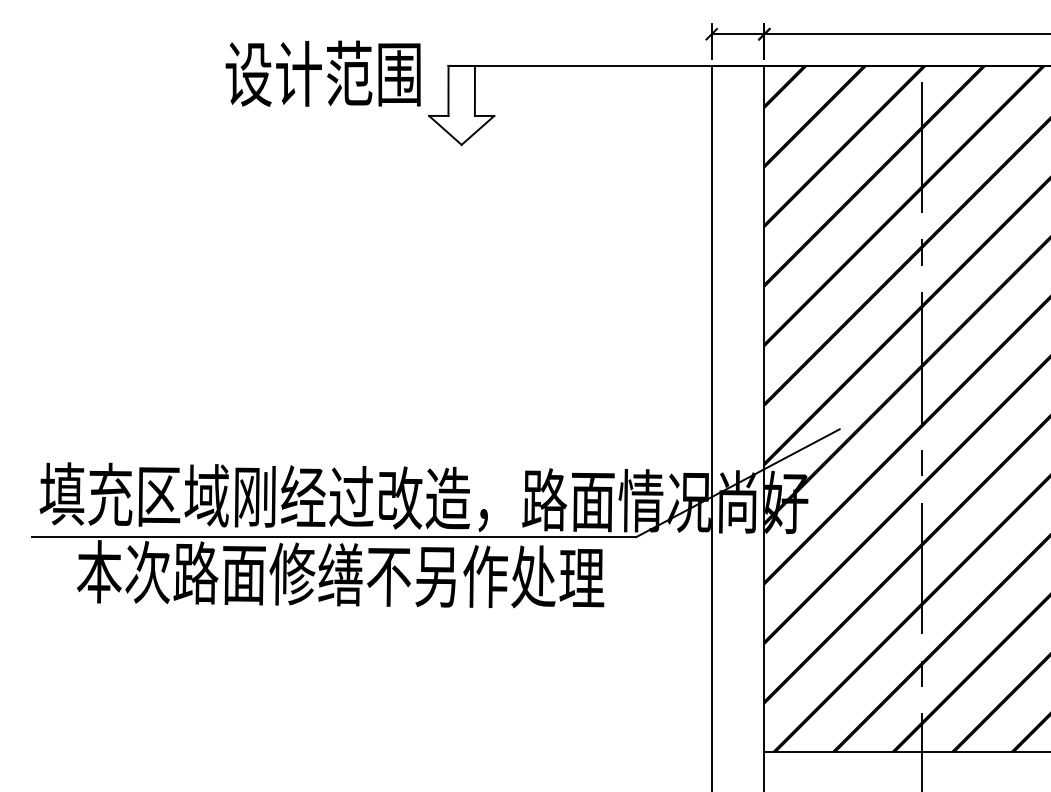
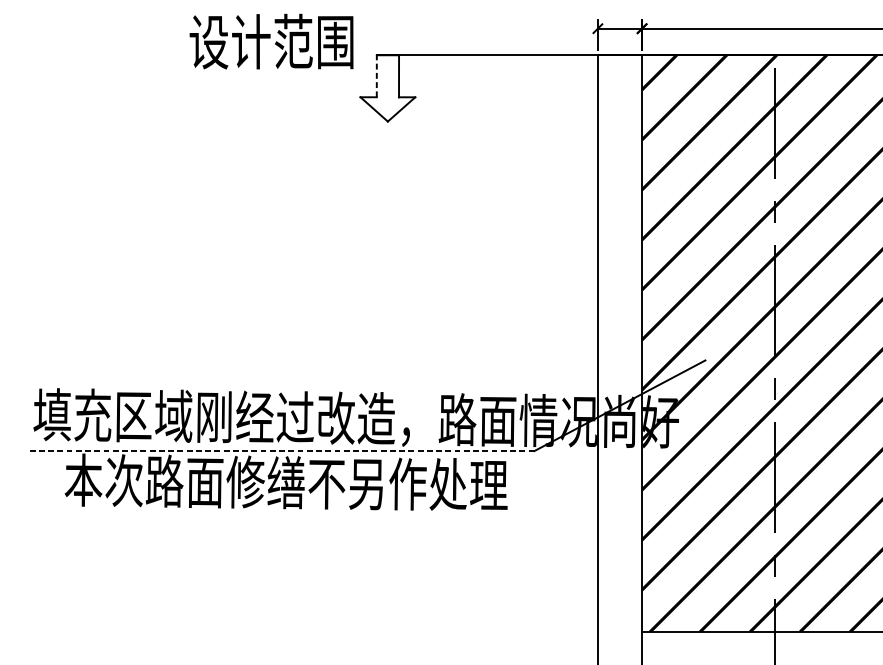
text: (322, 73) -> (271, 41), moved
line: (448, 90) -> (376, 75), solid -> dashed
line: (333, 537) -> (280, 451), solid -> dashed

